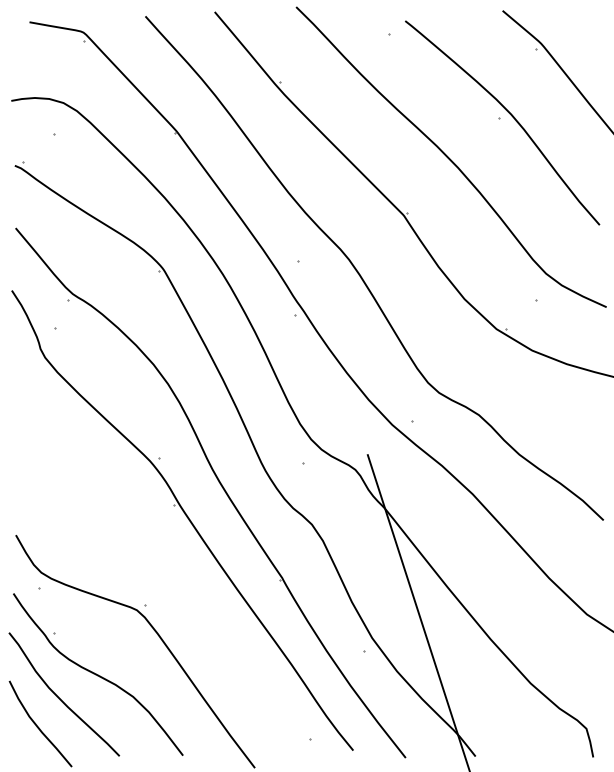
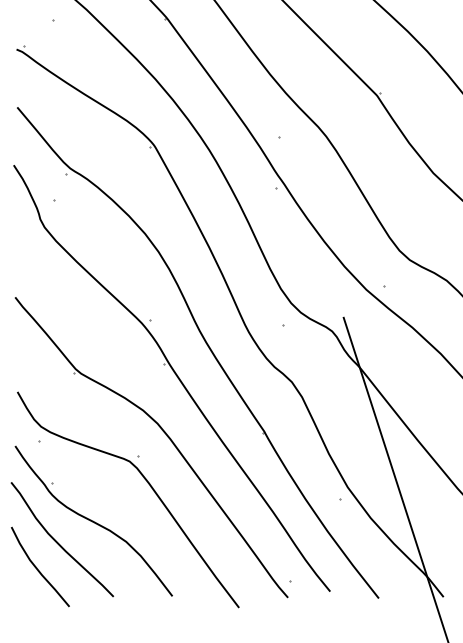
part: (174, 580) -> (164, 433), added

